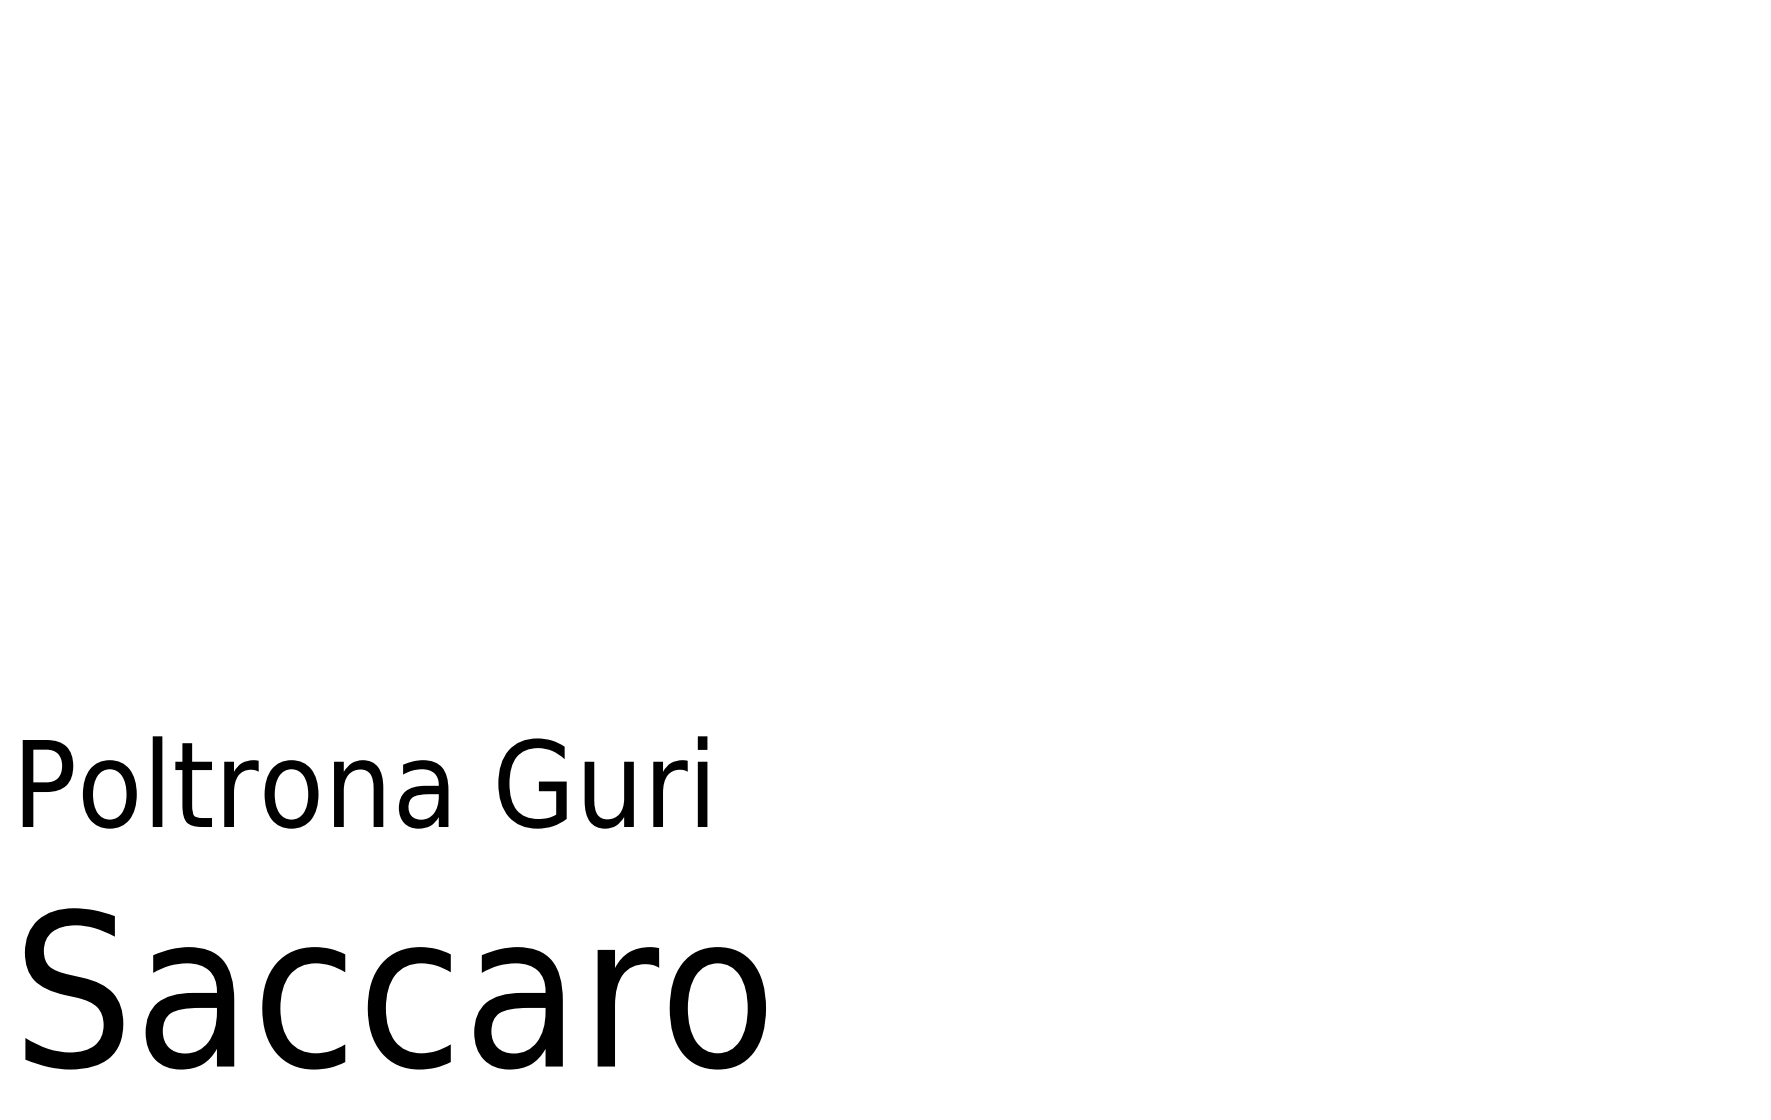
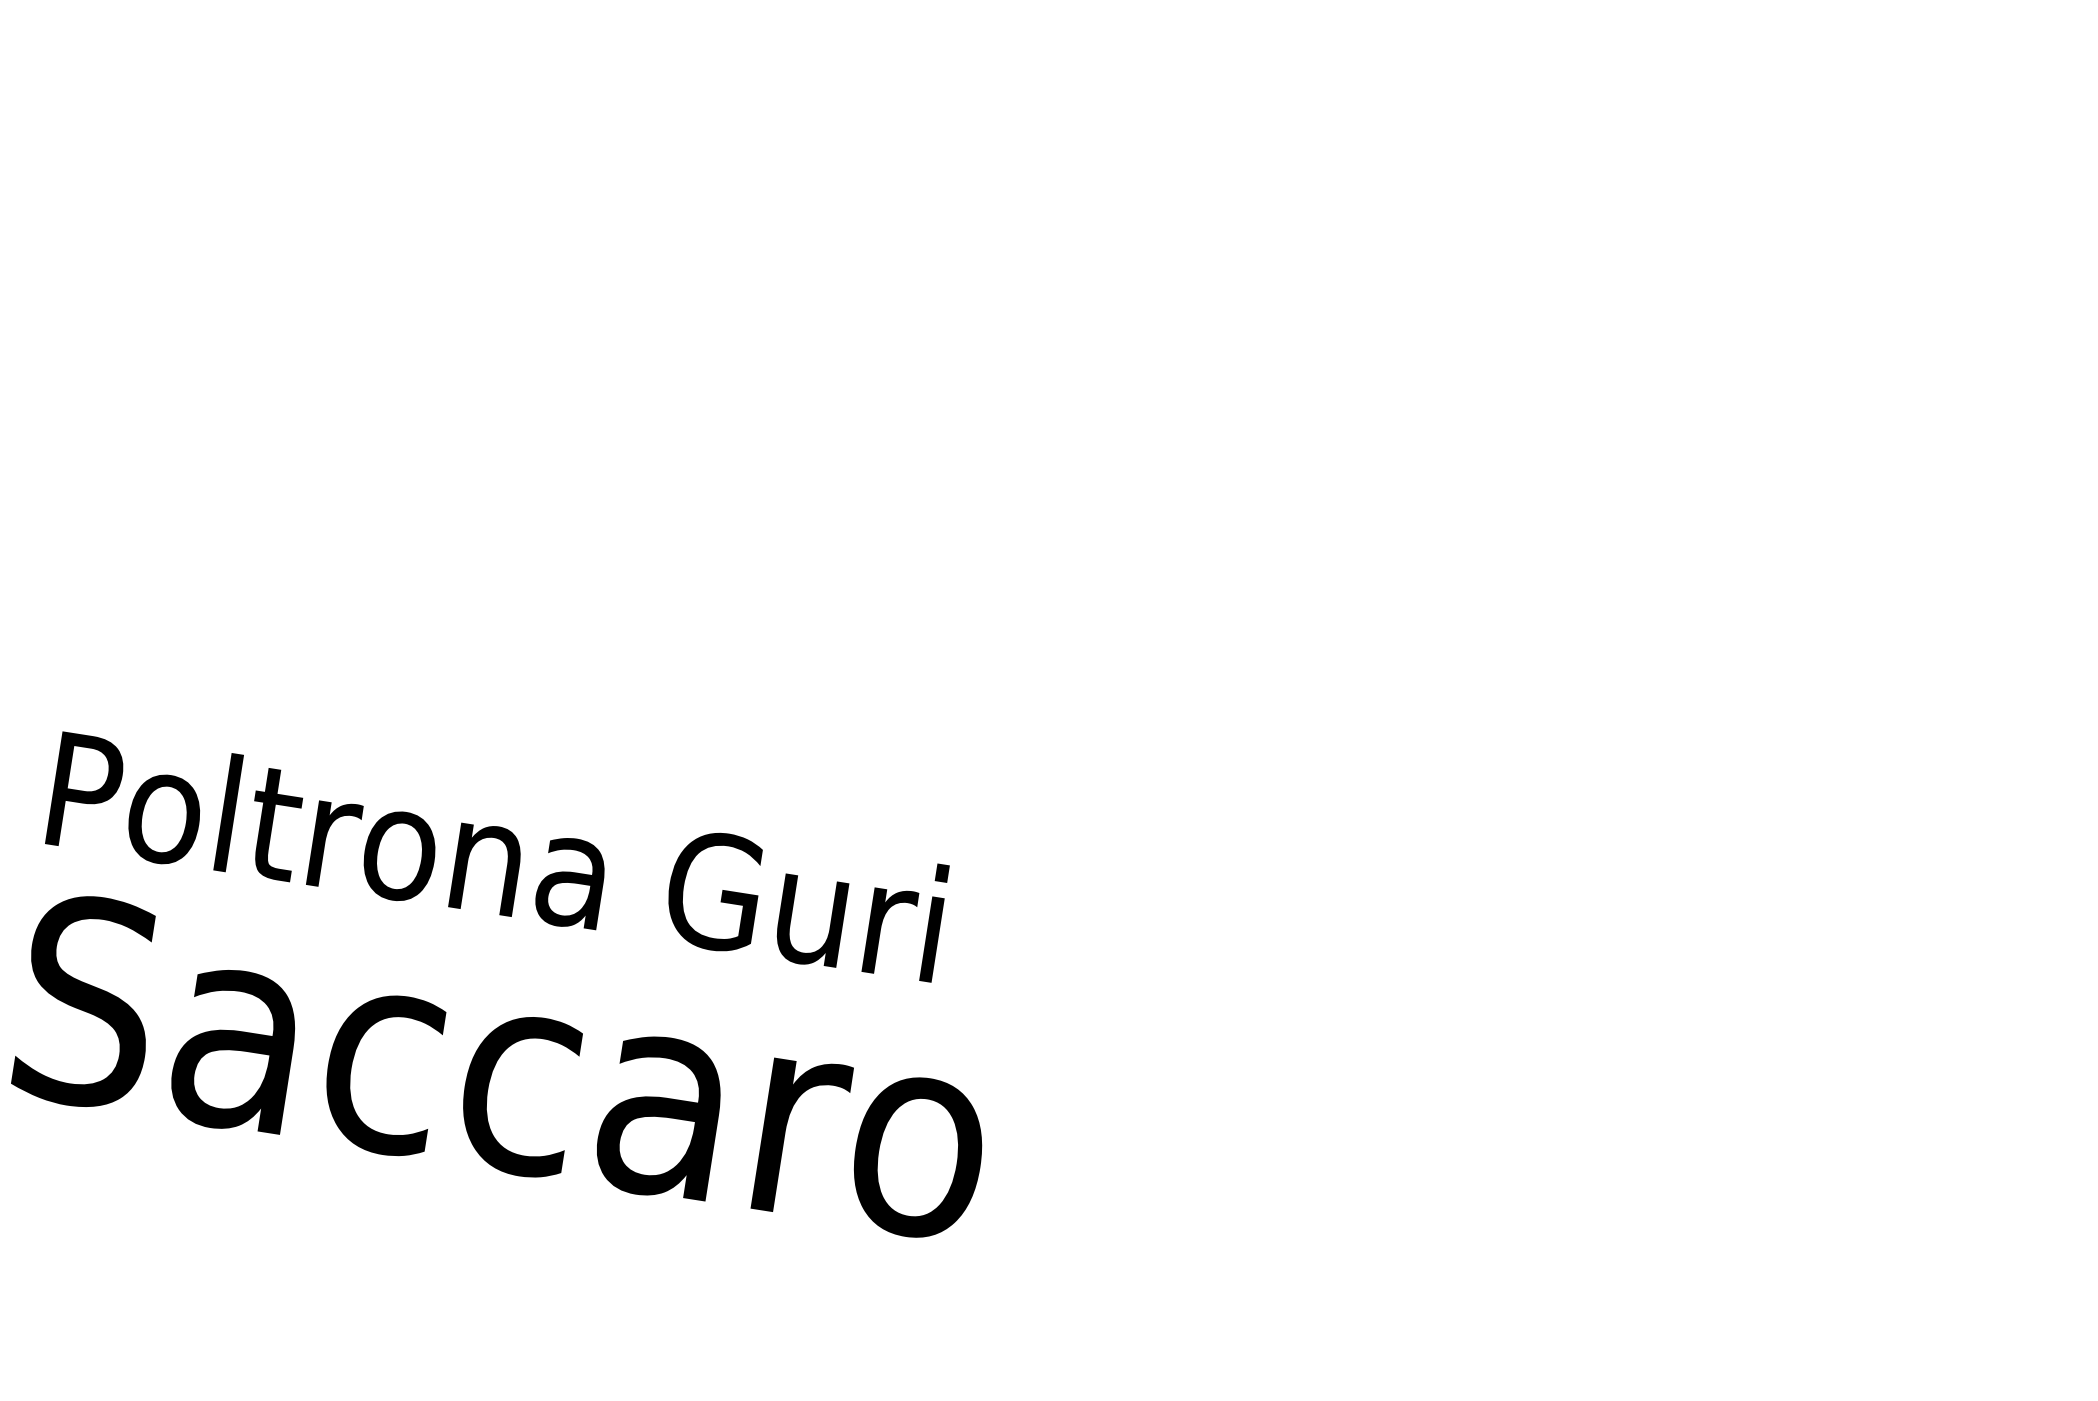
text: (364, 782) -> (496, 855), moved

